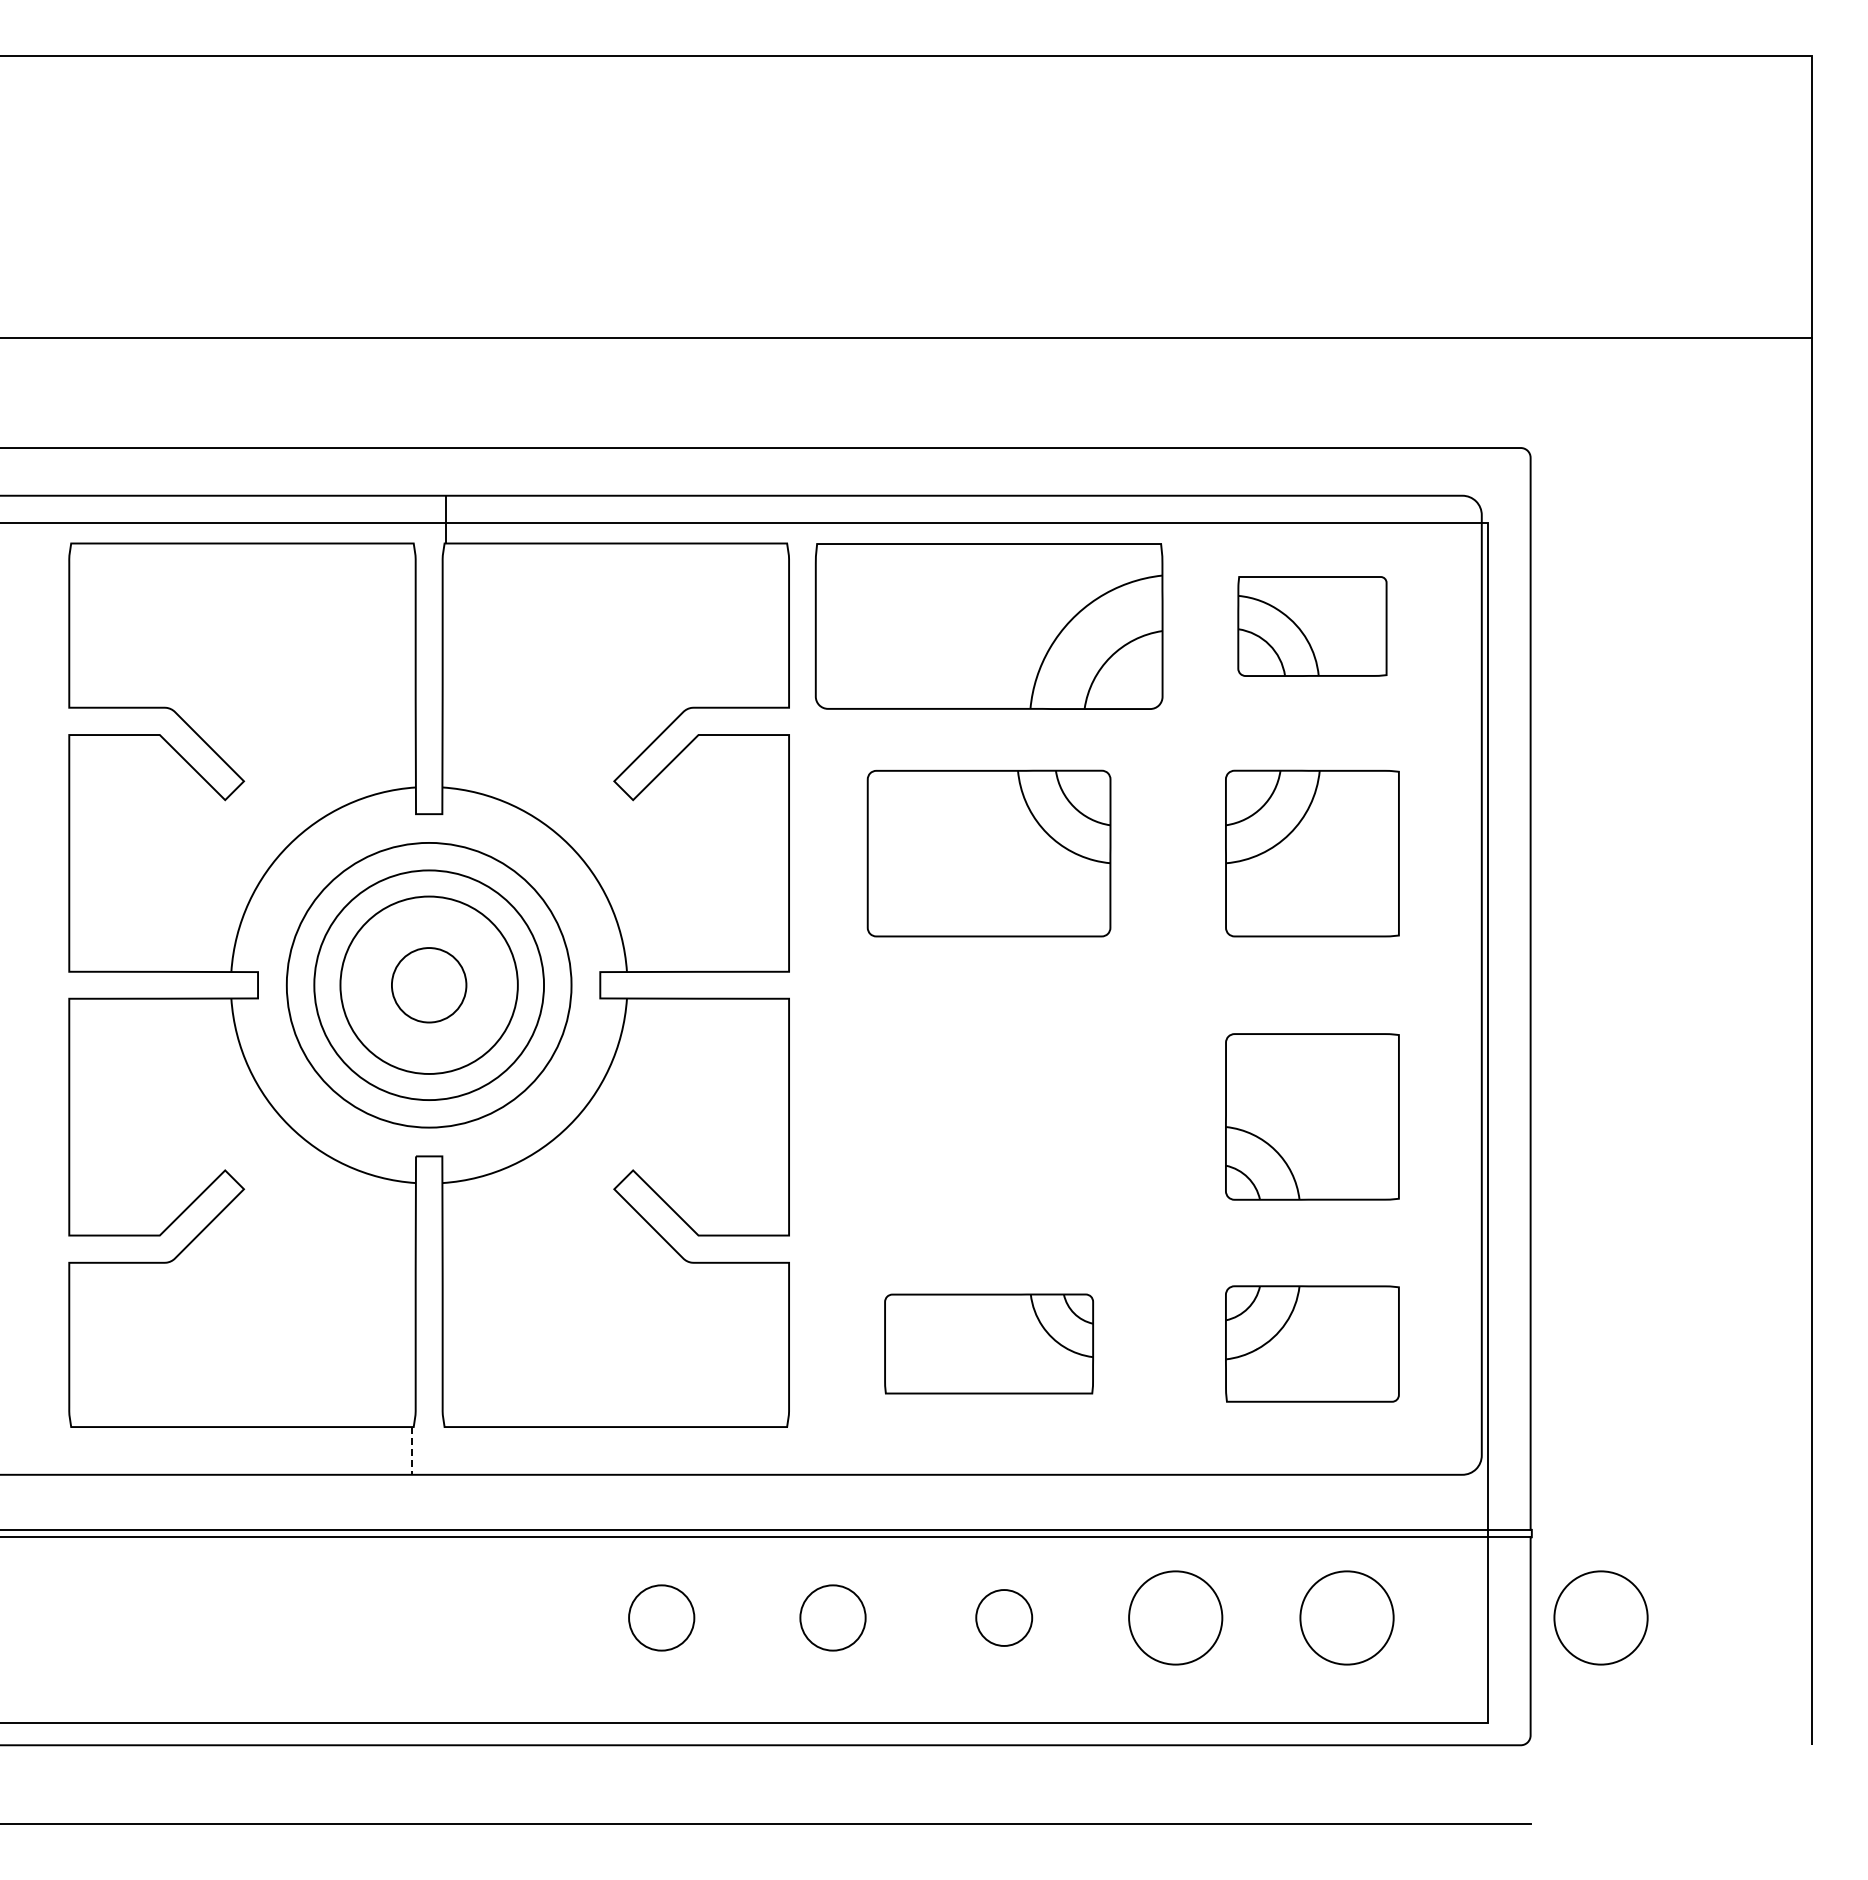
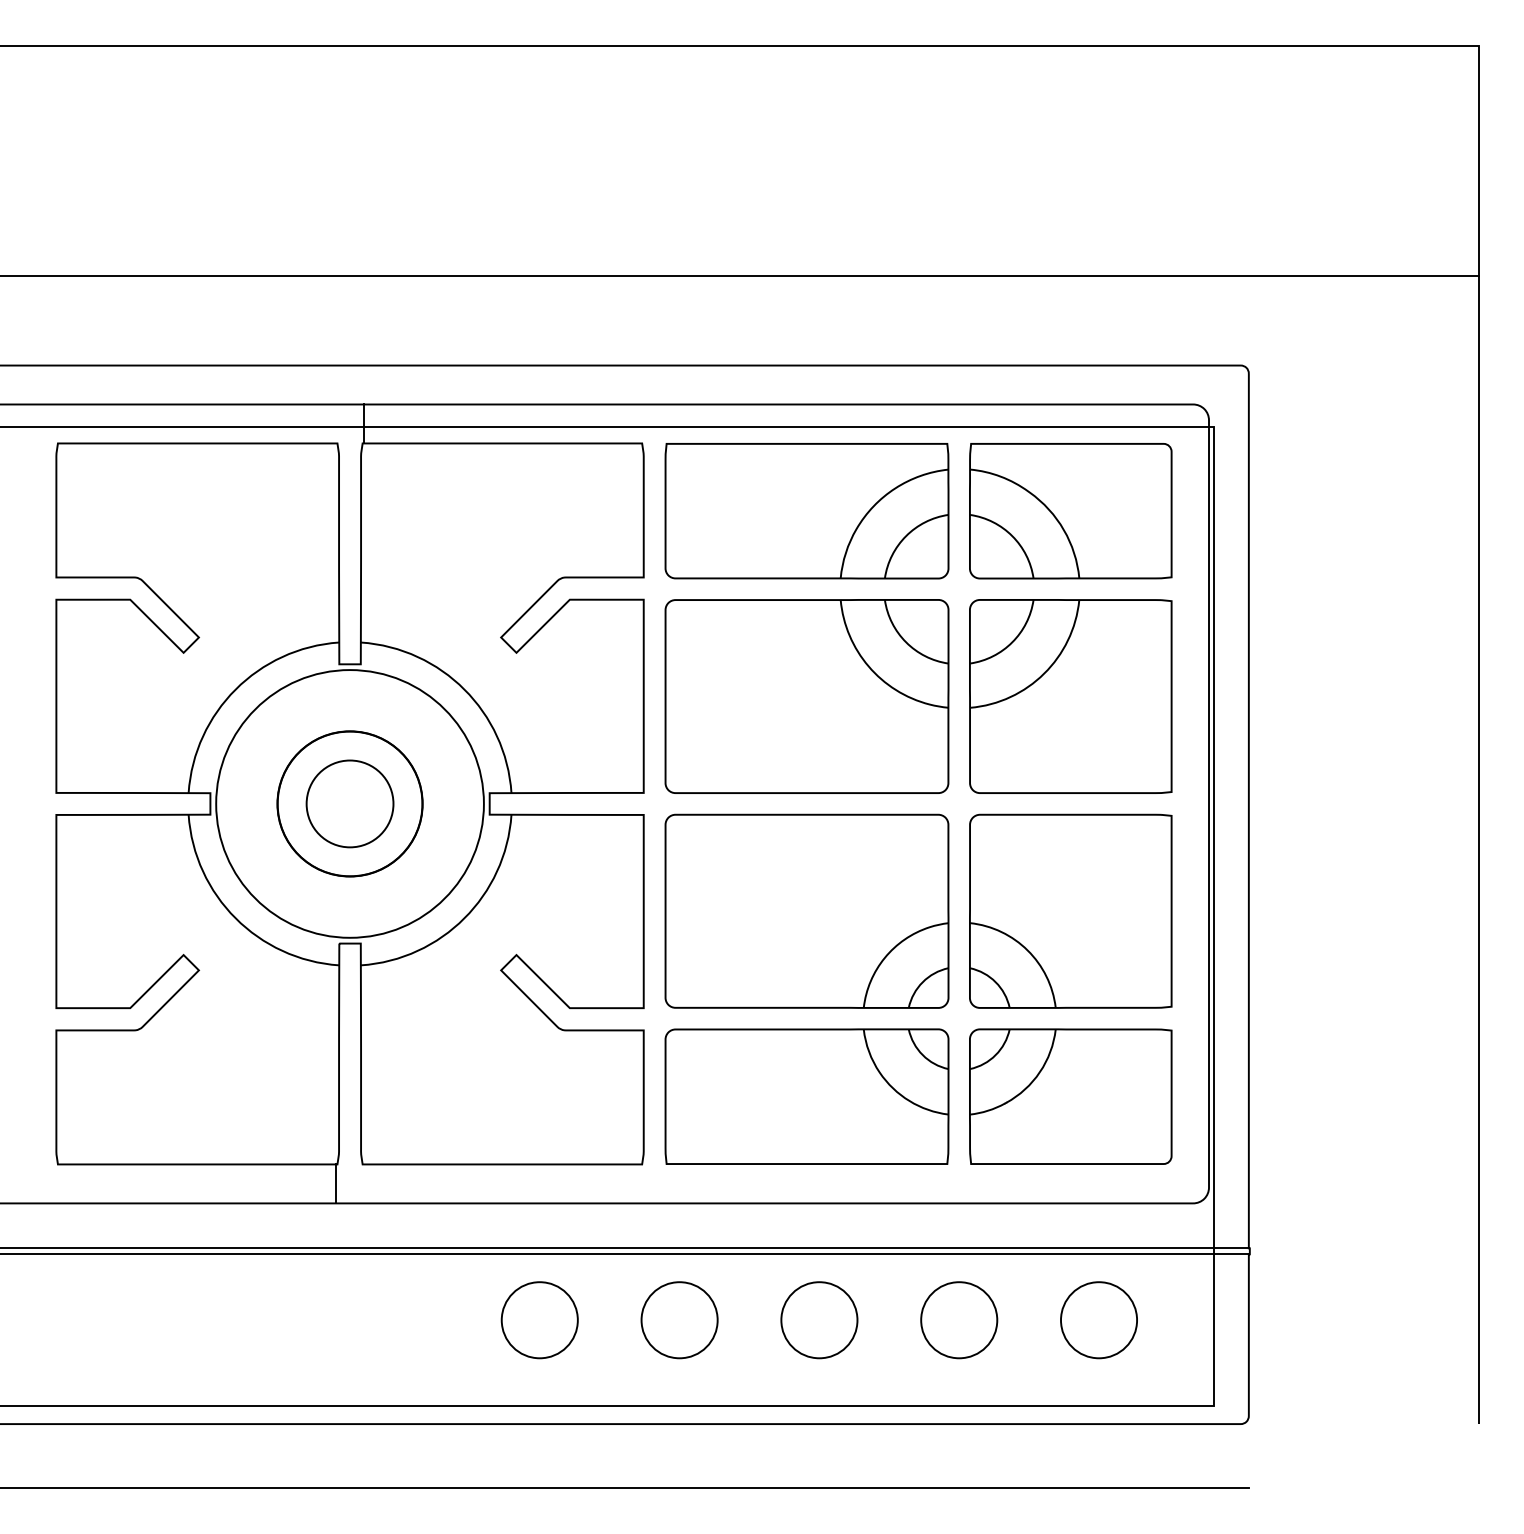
part: (1312, 626) -> (1070, 511), size x1.67
part: (988, 853) -> (806, 696), size x1.43
part: (1312, 853) -> (1070, 696), size x1.43
circle: (428, 985) -> (349, 804), size x1.43
circle: (429, 985) -> (350, 804), size x0.62
circle: (429, 985) -> (350, 804), size x1.43
part: (988, 1116) -> (806, 911), added
part: (1312, 1116) -> (1070, 911), size x1.43
part: (988, 1343) -> (806, 1096), size x1.67
part: (1312, 1343) -> (1070, 1096), size x1.43
line: (412, 1450) -> (336, 1183), dashed -> solid
circle: (661, 1617) -> (539, 1319), size x1.43
circle: (832, 1617) -> (679, 1319), size x1.43
circle: (1003, 1617) -> (818, 1319), size x1.67
circle: (1600, 1617) -> (1305, 1319), removed

